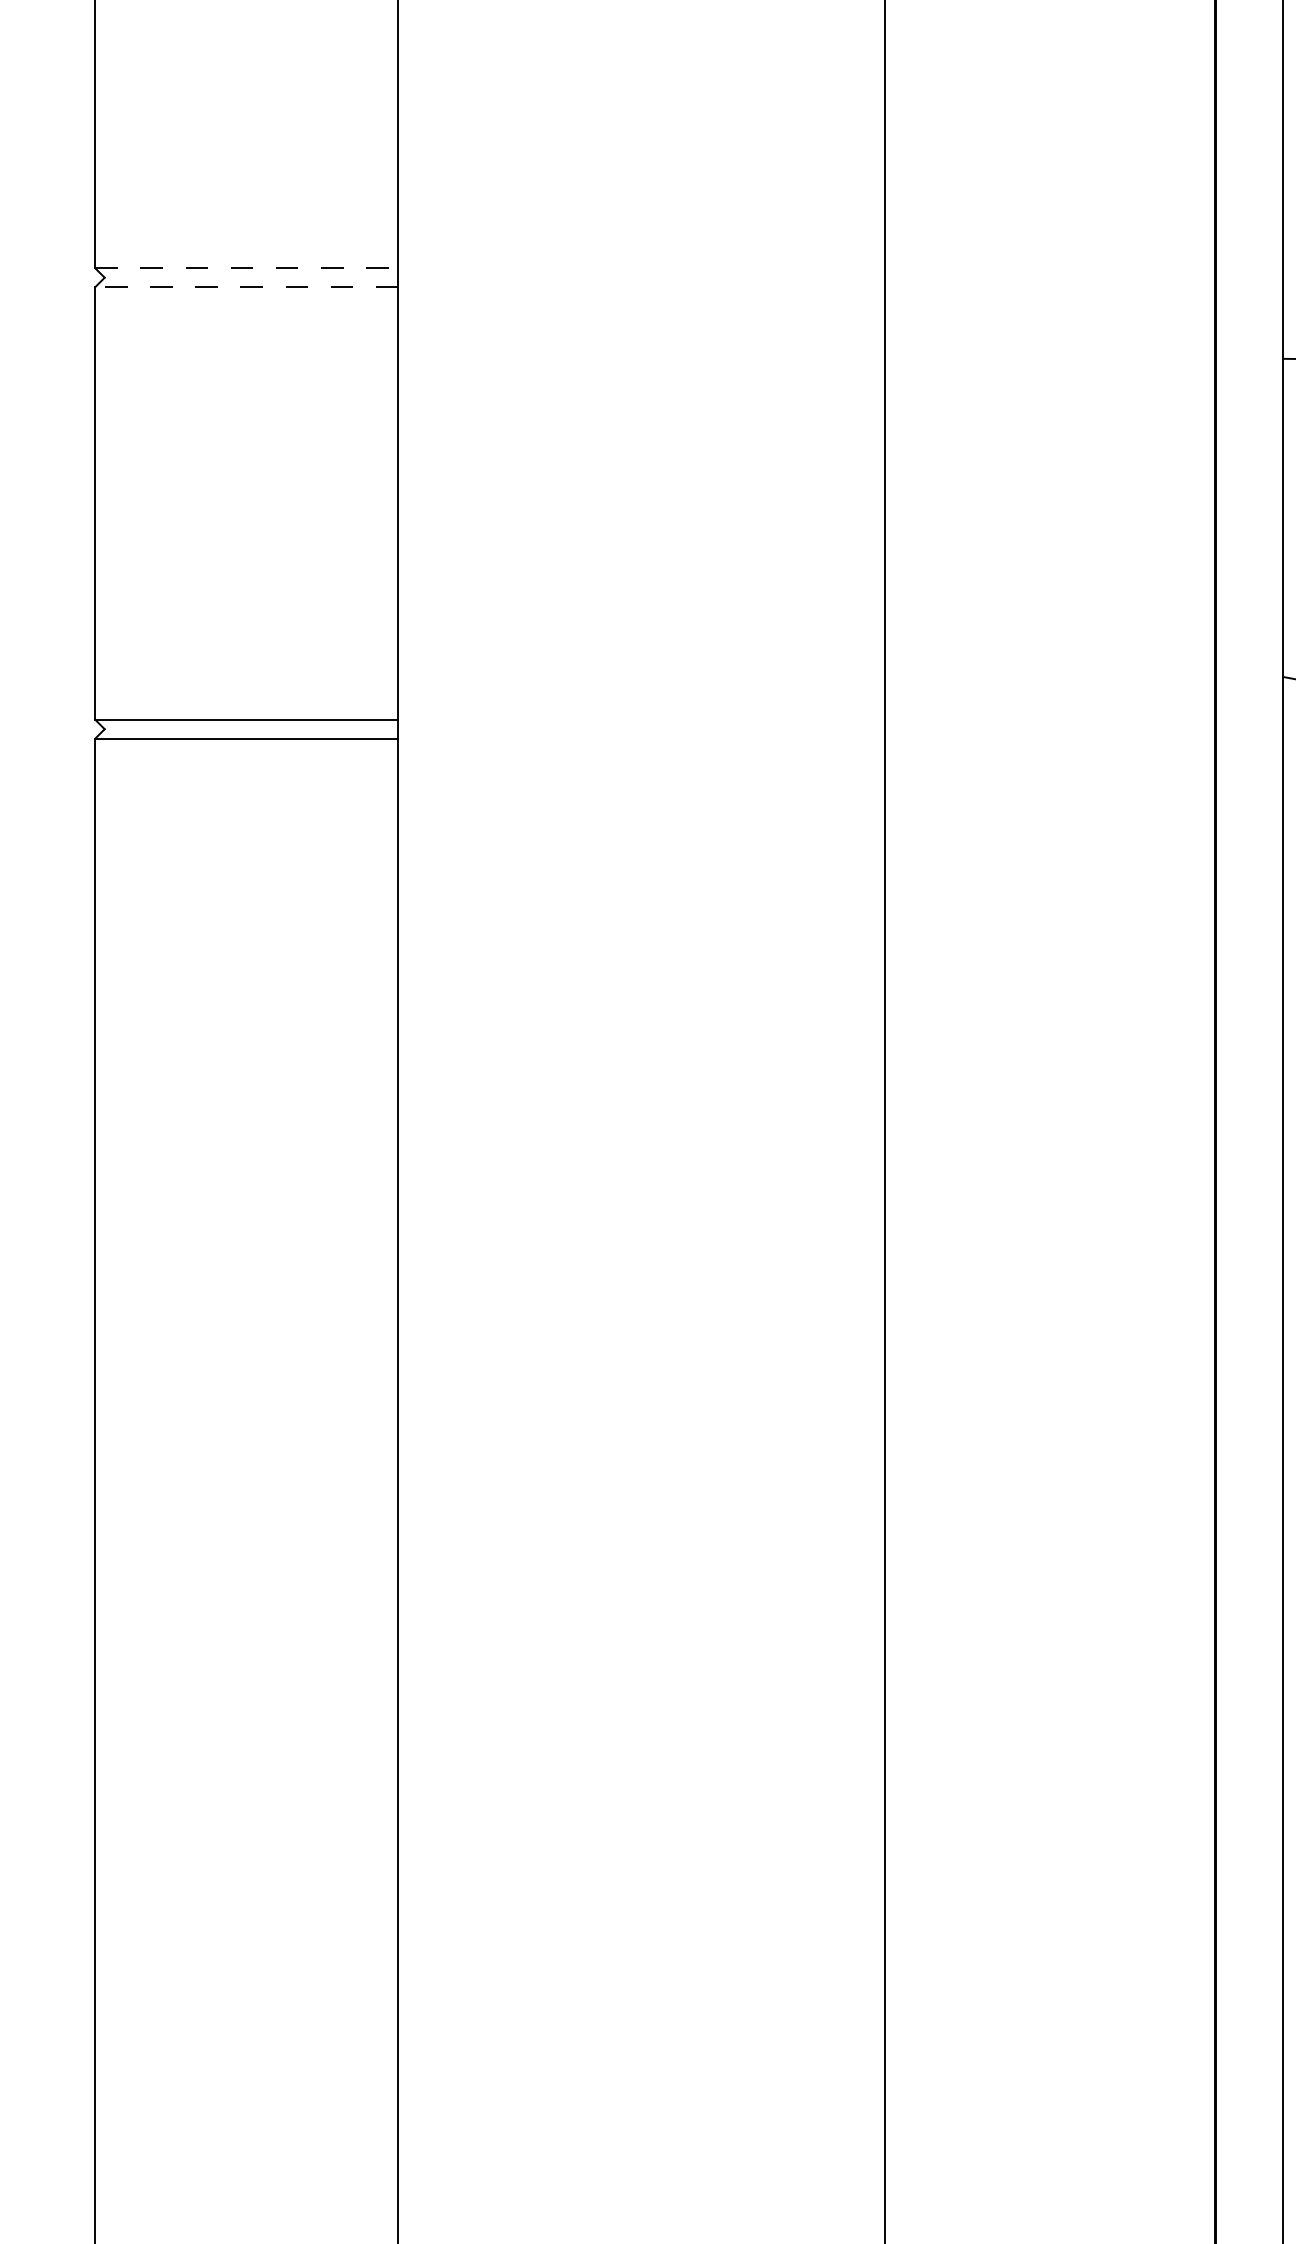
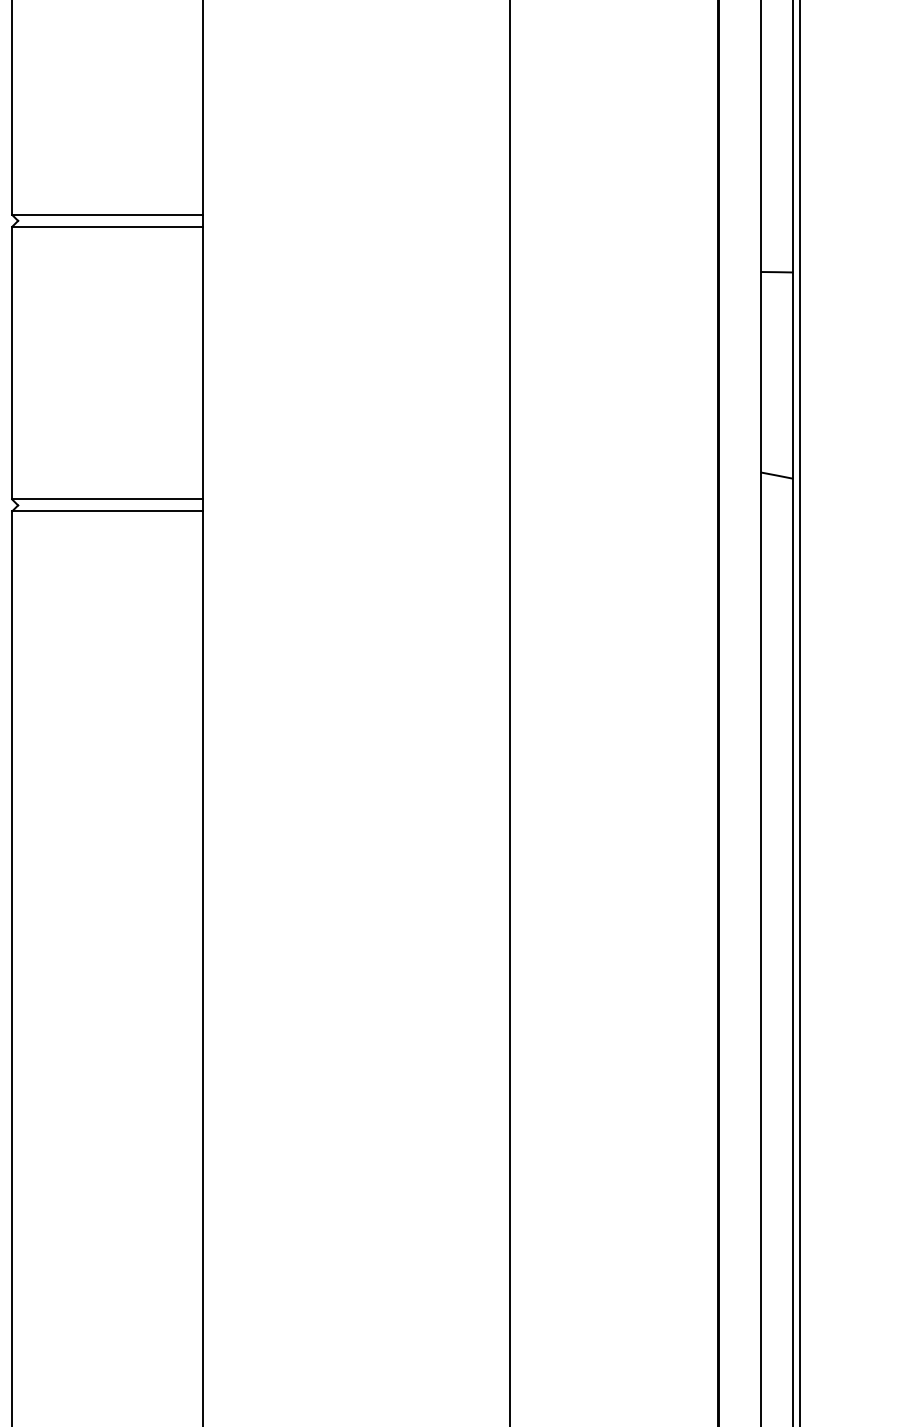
line: (246, 267) -> (107, 214), dashed -> solid
line: (246, 286) -> (107, 226), dashed -> solid

